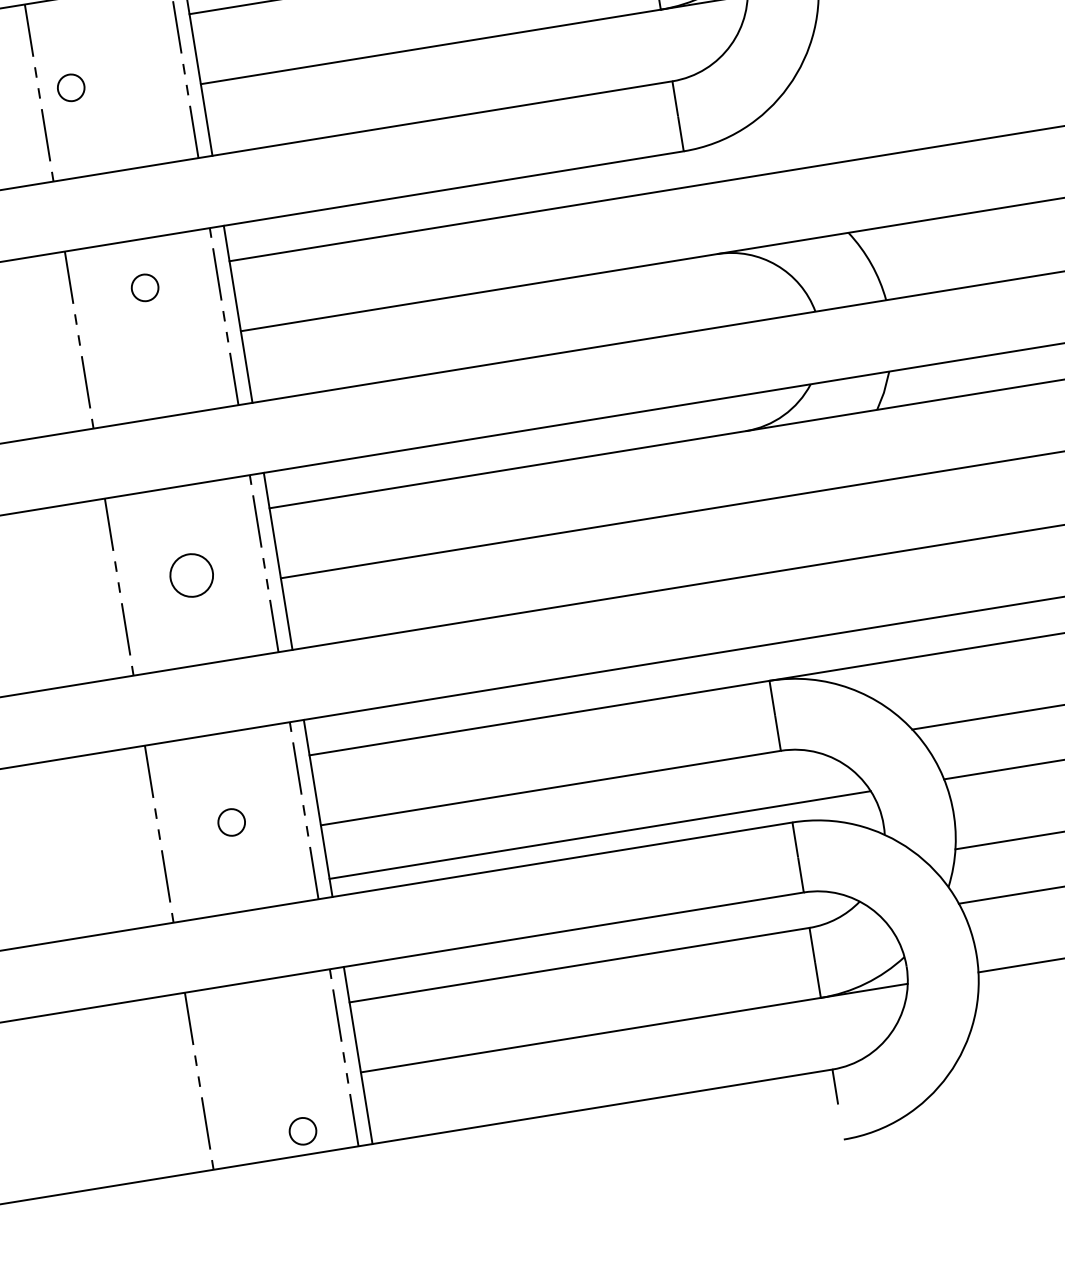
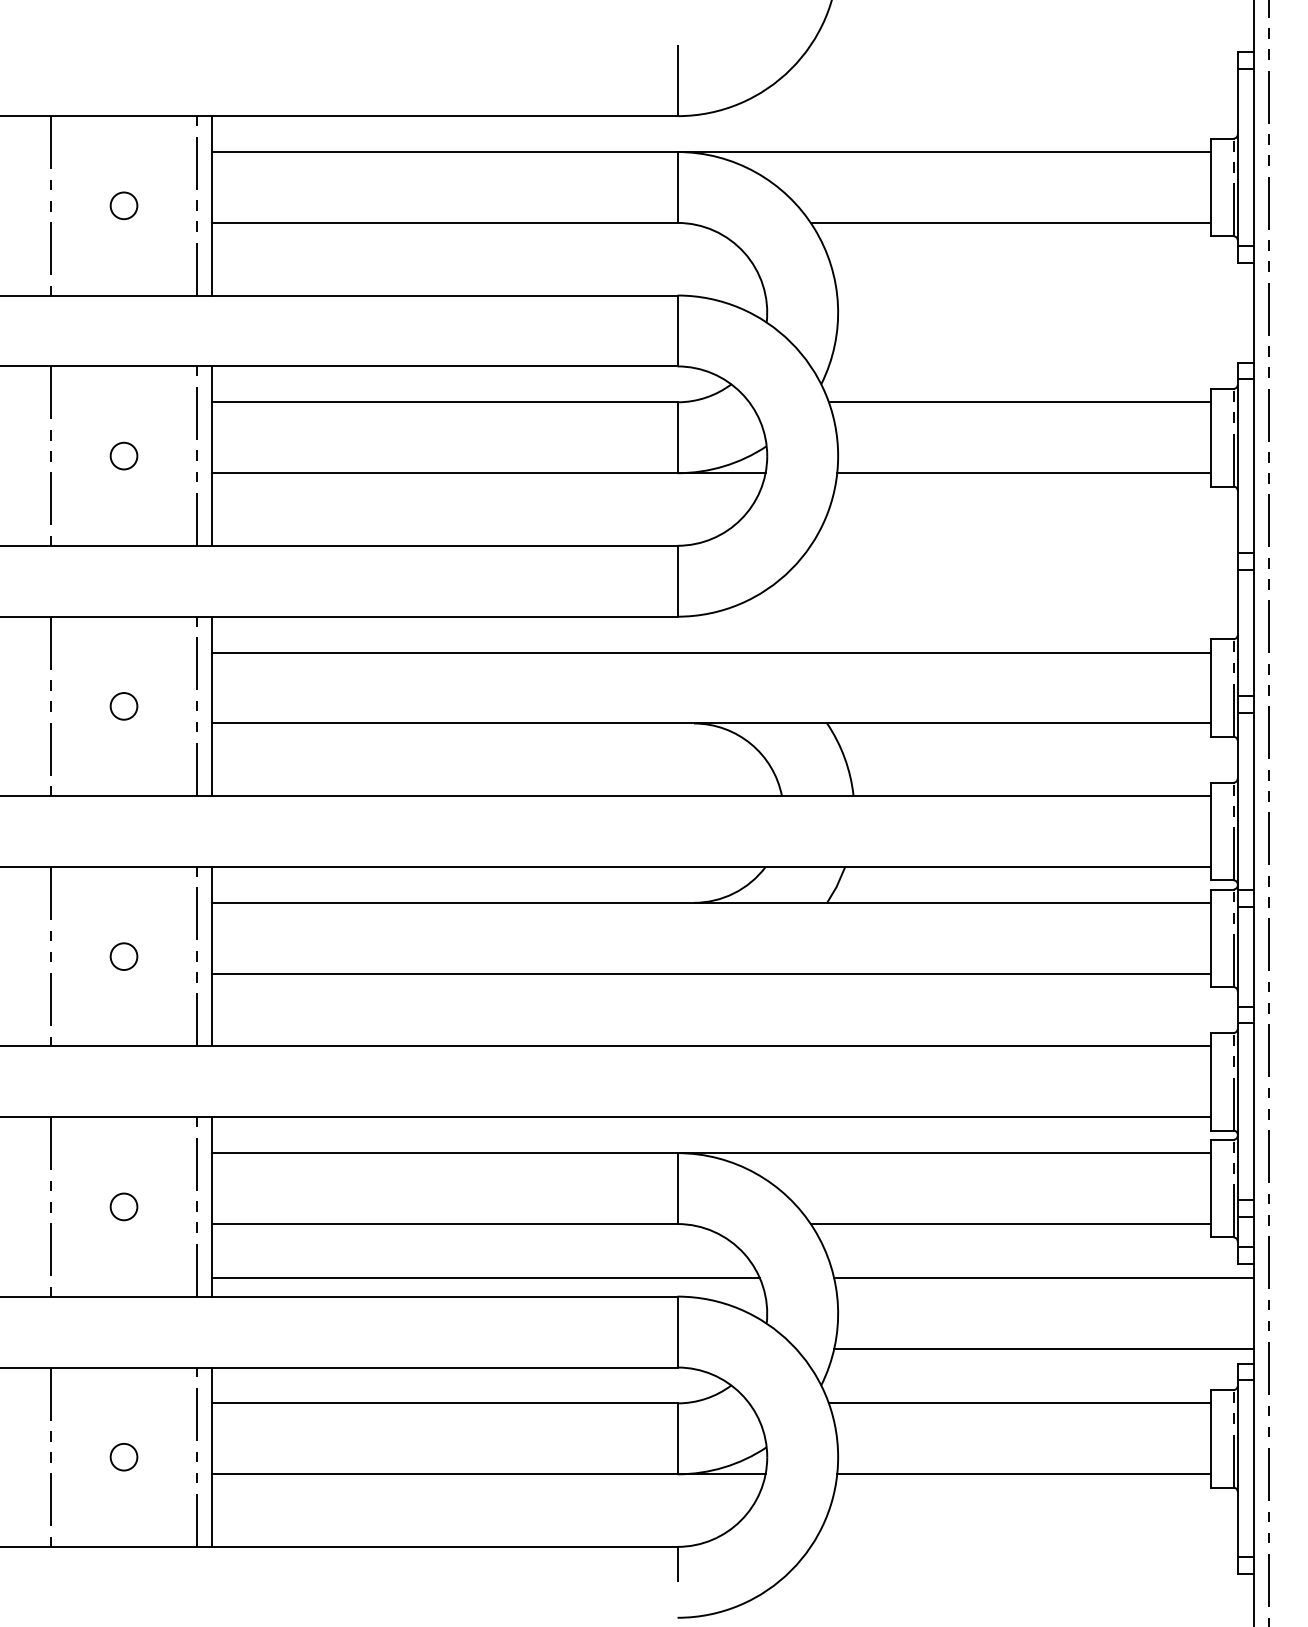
circle: (70, 87) -> (123, 455), moved
circle: (144, 288) -> (123, 706), moved
circle: (191, 575) -> (123, 956), size x0.62
circle: (302, 1131) -> (123, 1457), moved

